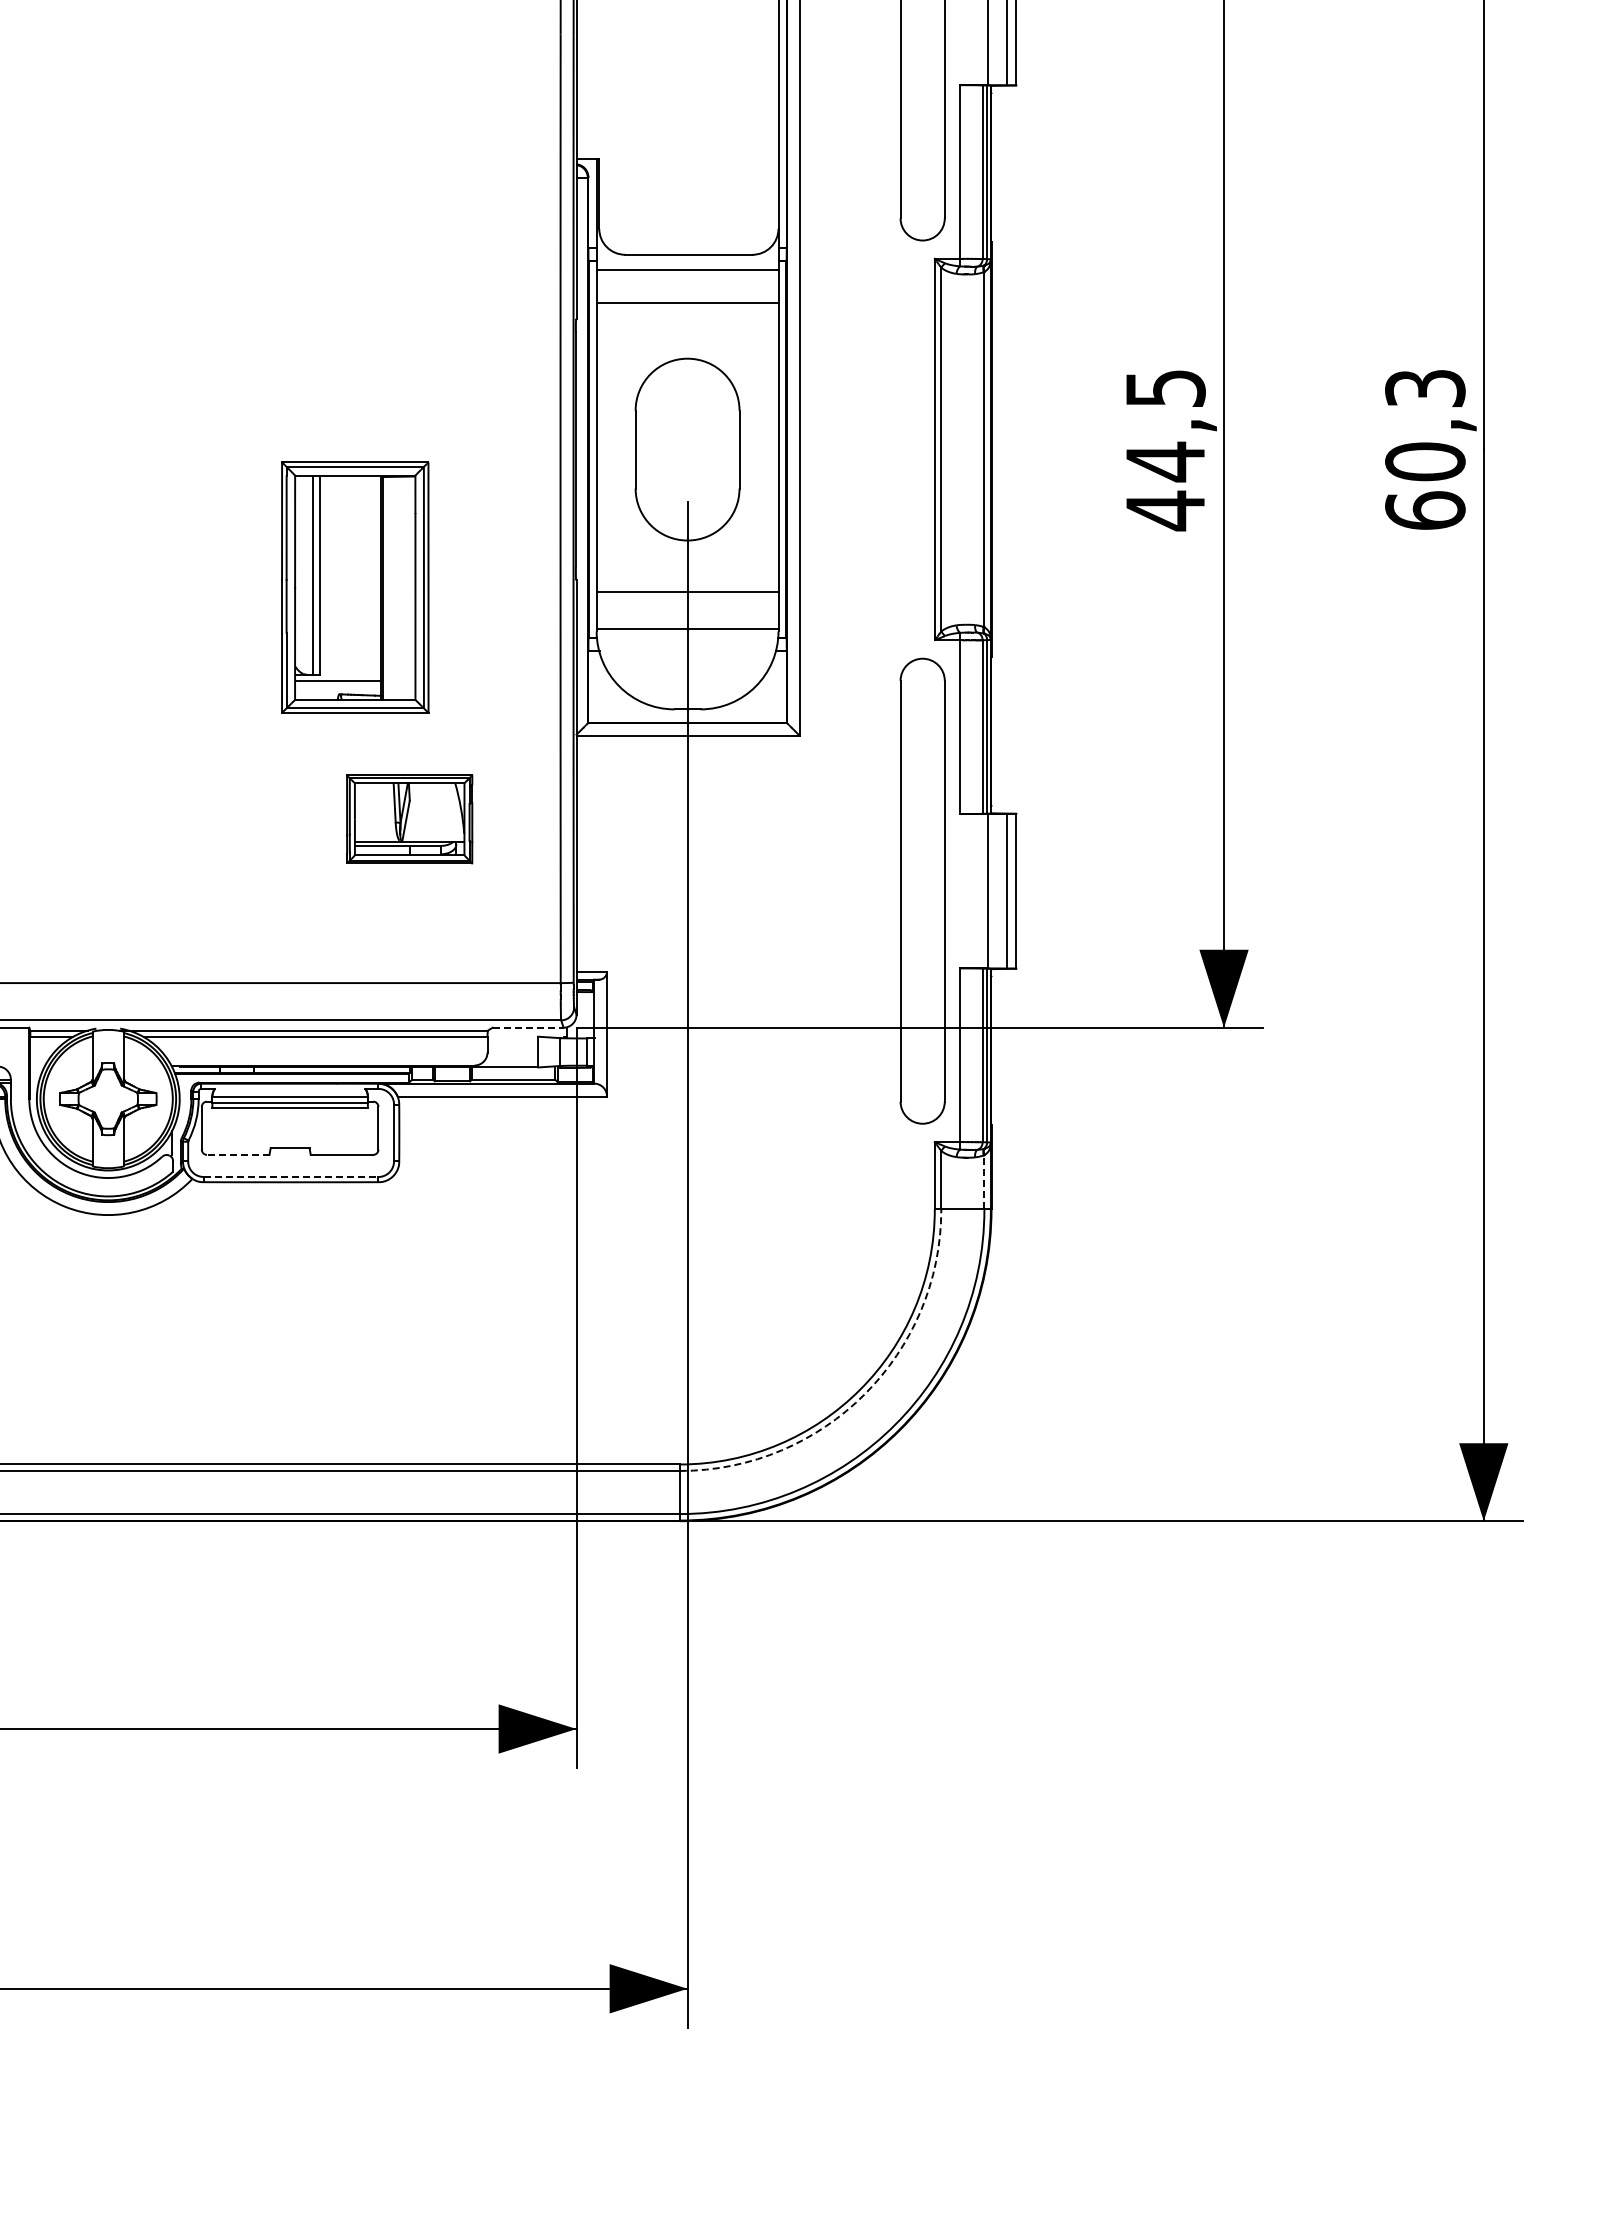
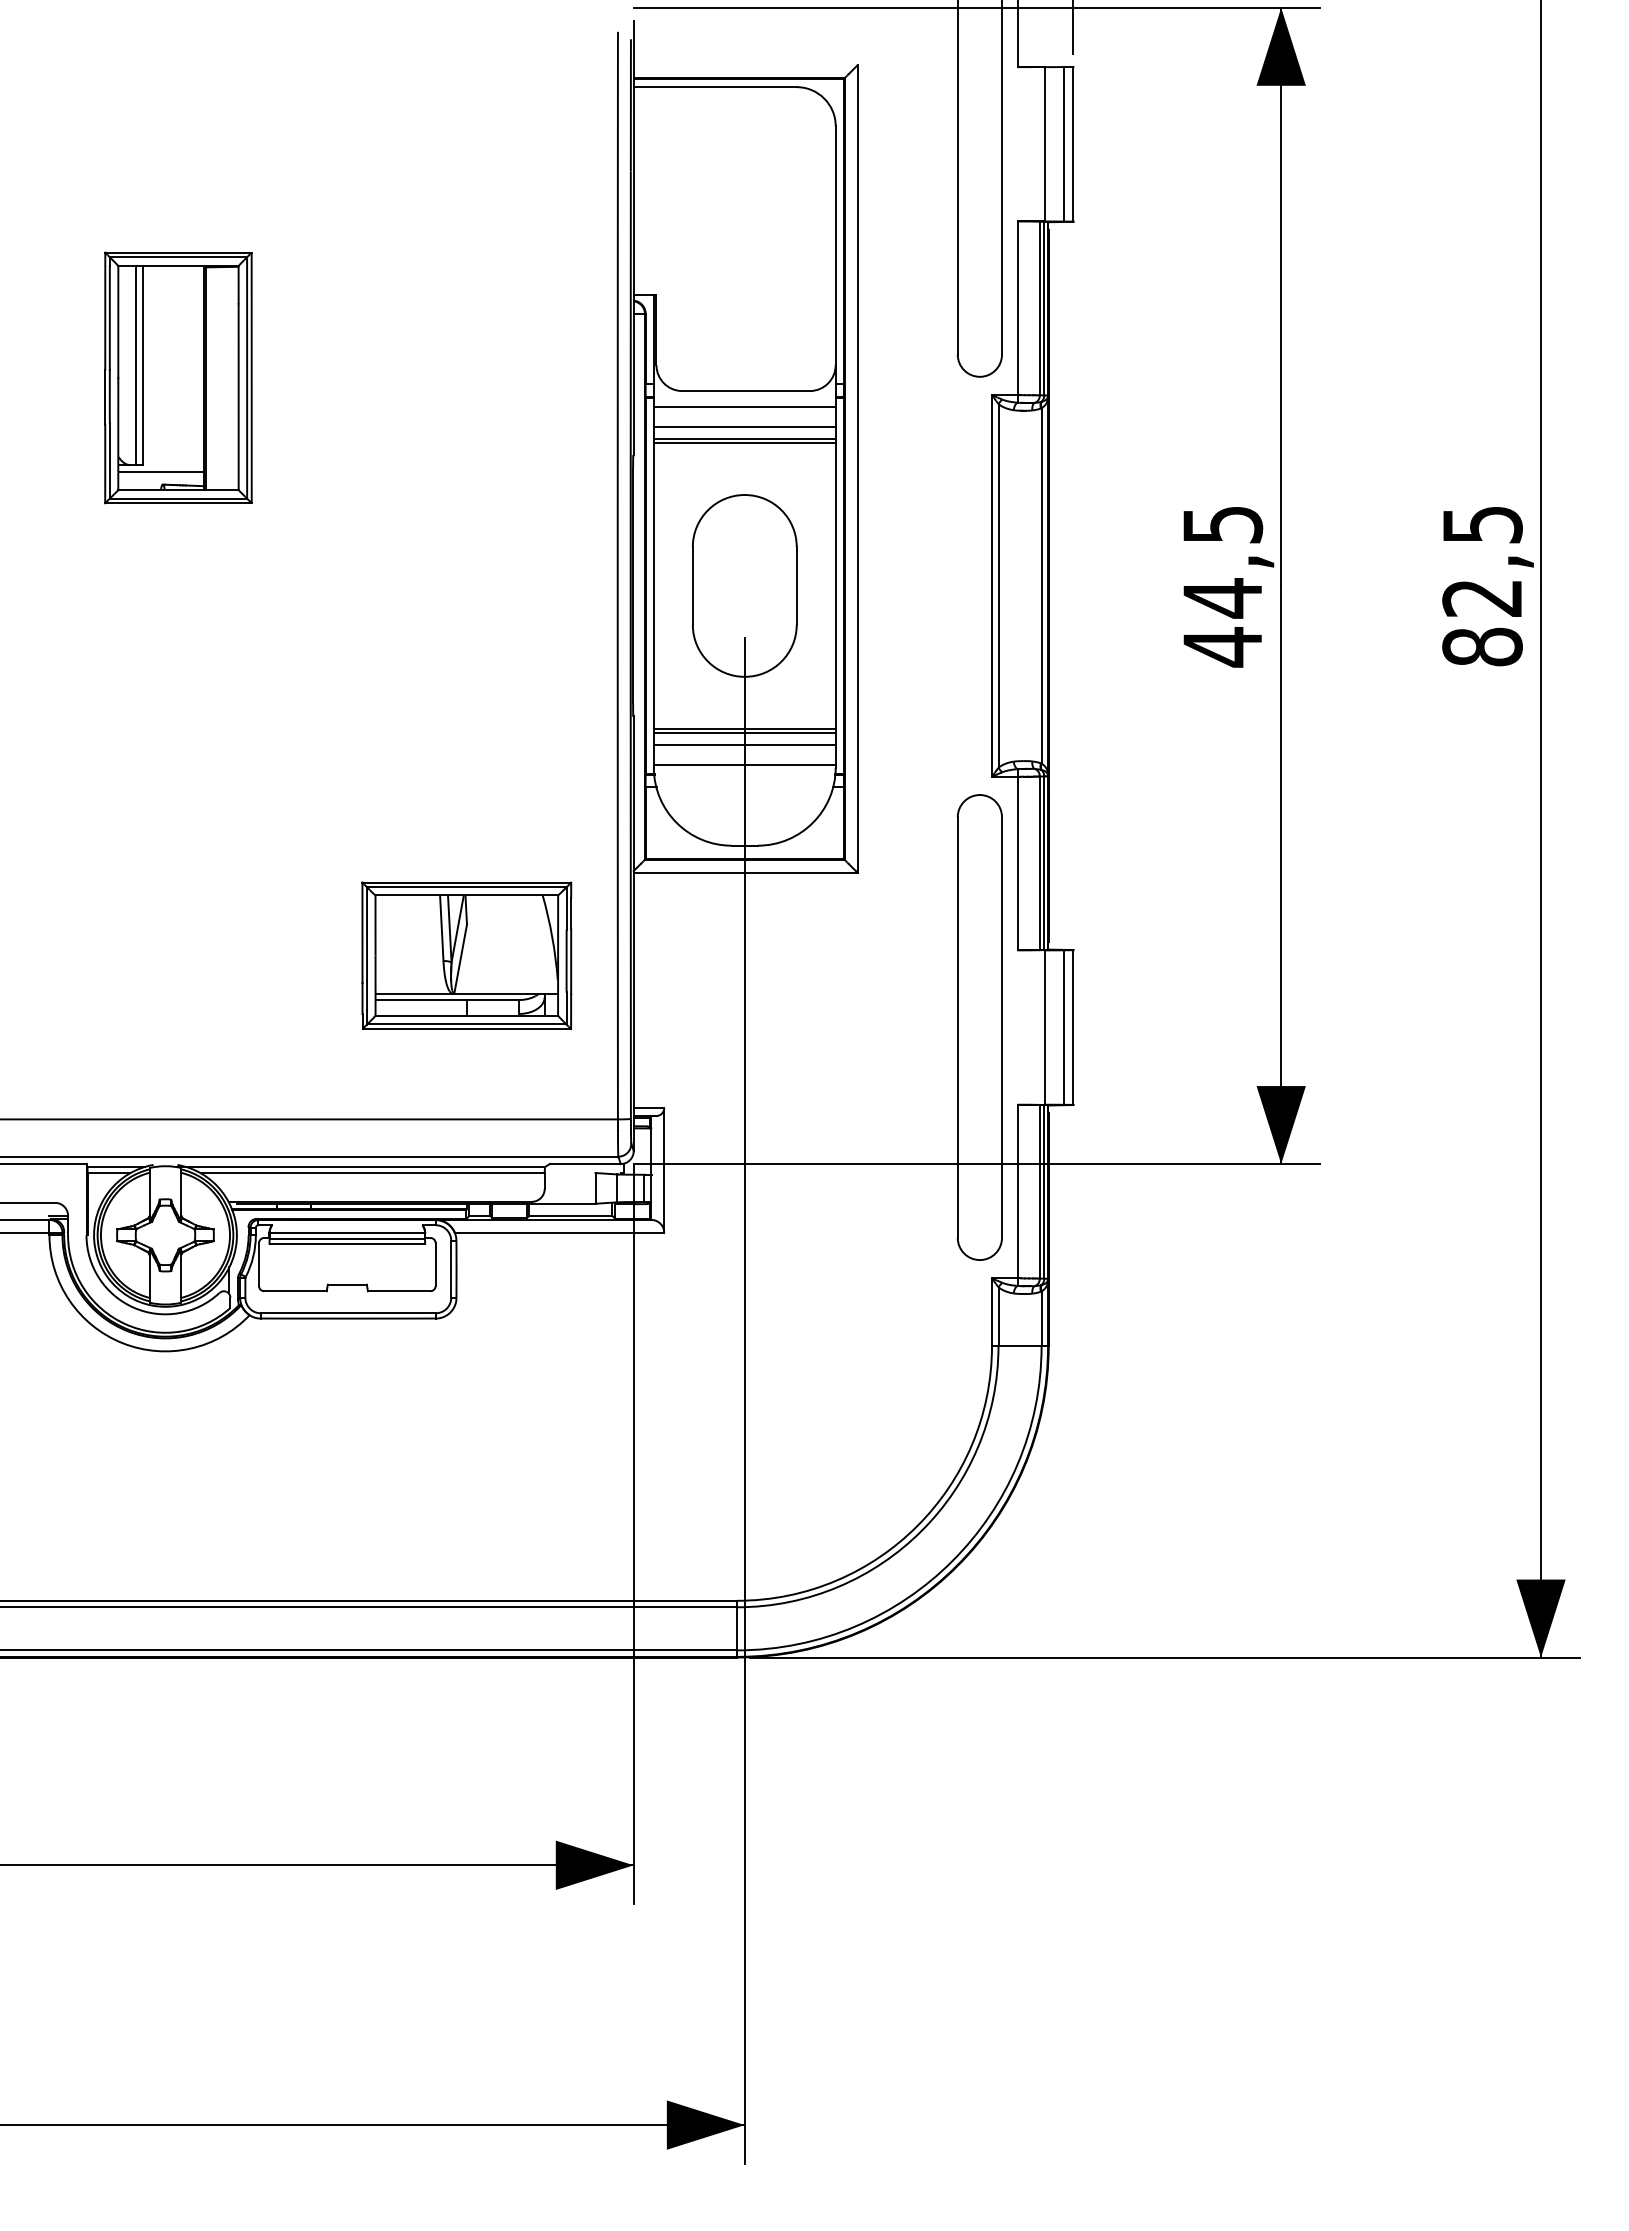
line: (687, 290) -> (744, 426), added
line: (687, 307) -> (744, 443), added
text: (1425, 450) -> (1482, 586), 60,3 -> 82,5
part: (355, 587) -> (178, 377), moved
line: (687, 596) -> (744, 732), added
line: (687, 609) -> (744, 745), added
part: (409, 819) -> (466, 955), size x1.67
line: (528, 1028) -> (585, 1164), dashed -> solid
line: (237, 1155) -> (294, 1291), dashed -> solid
line: (291, 1177) -> (348, 1313), dashed -> solid
line: (984, 1182) -> (1041, 1318), dashed -> solid
arc: (864, 1394) -> (921, 1530), dashed -> solid

